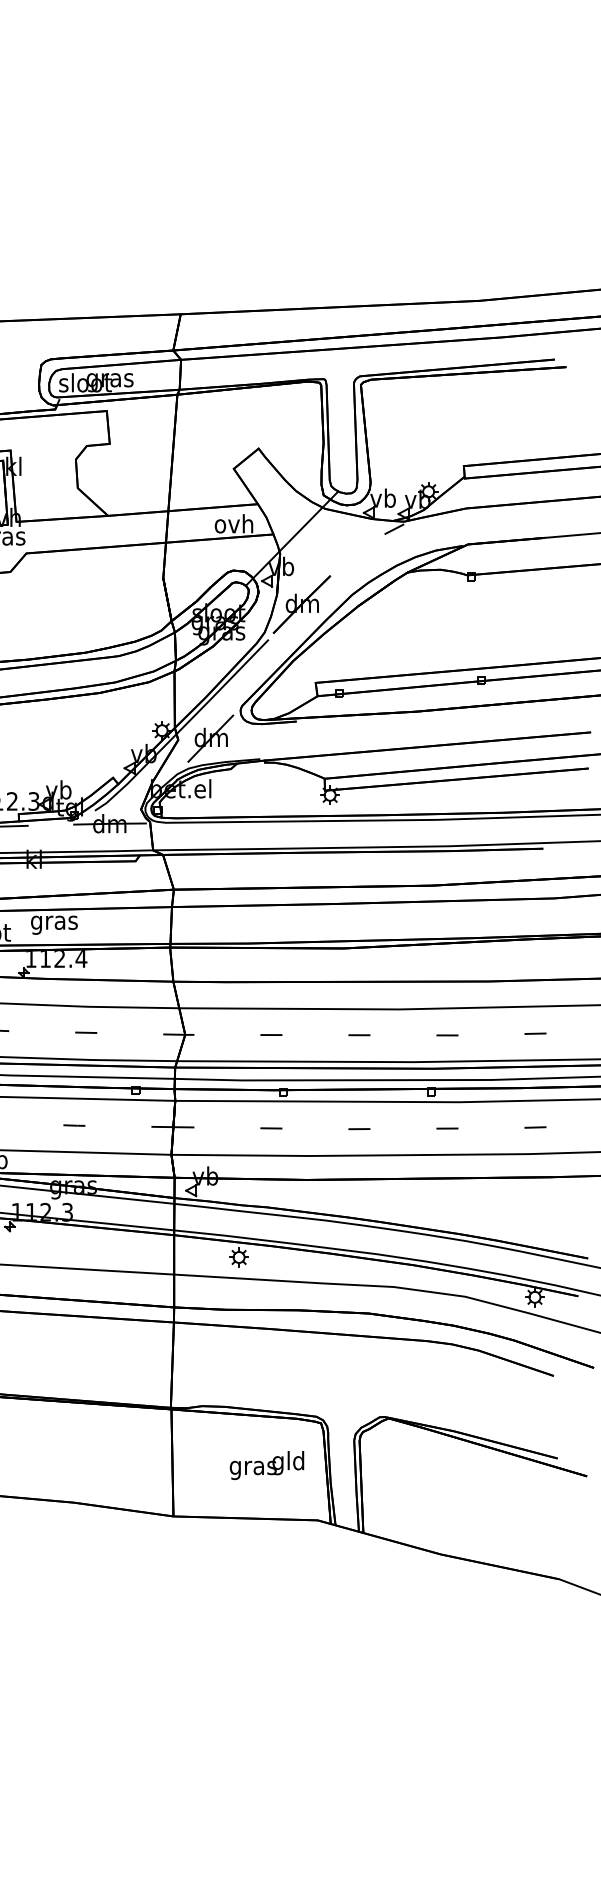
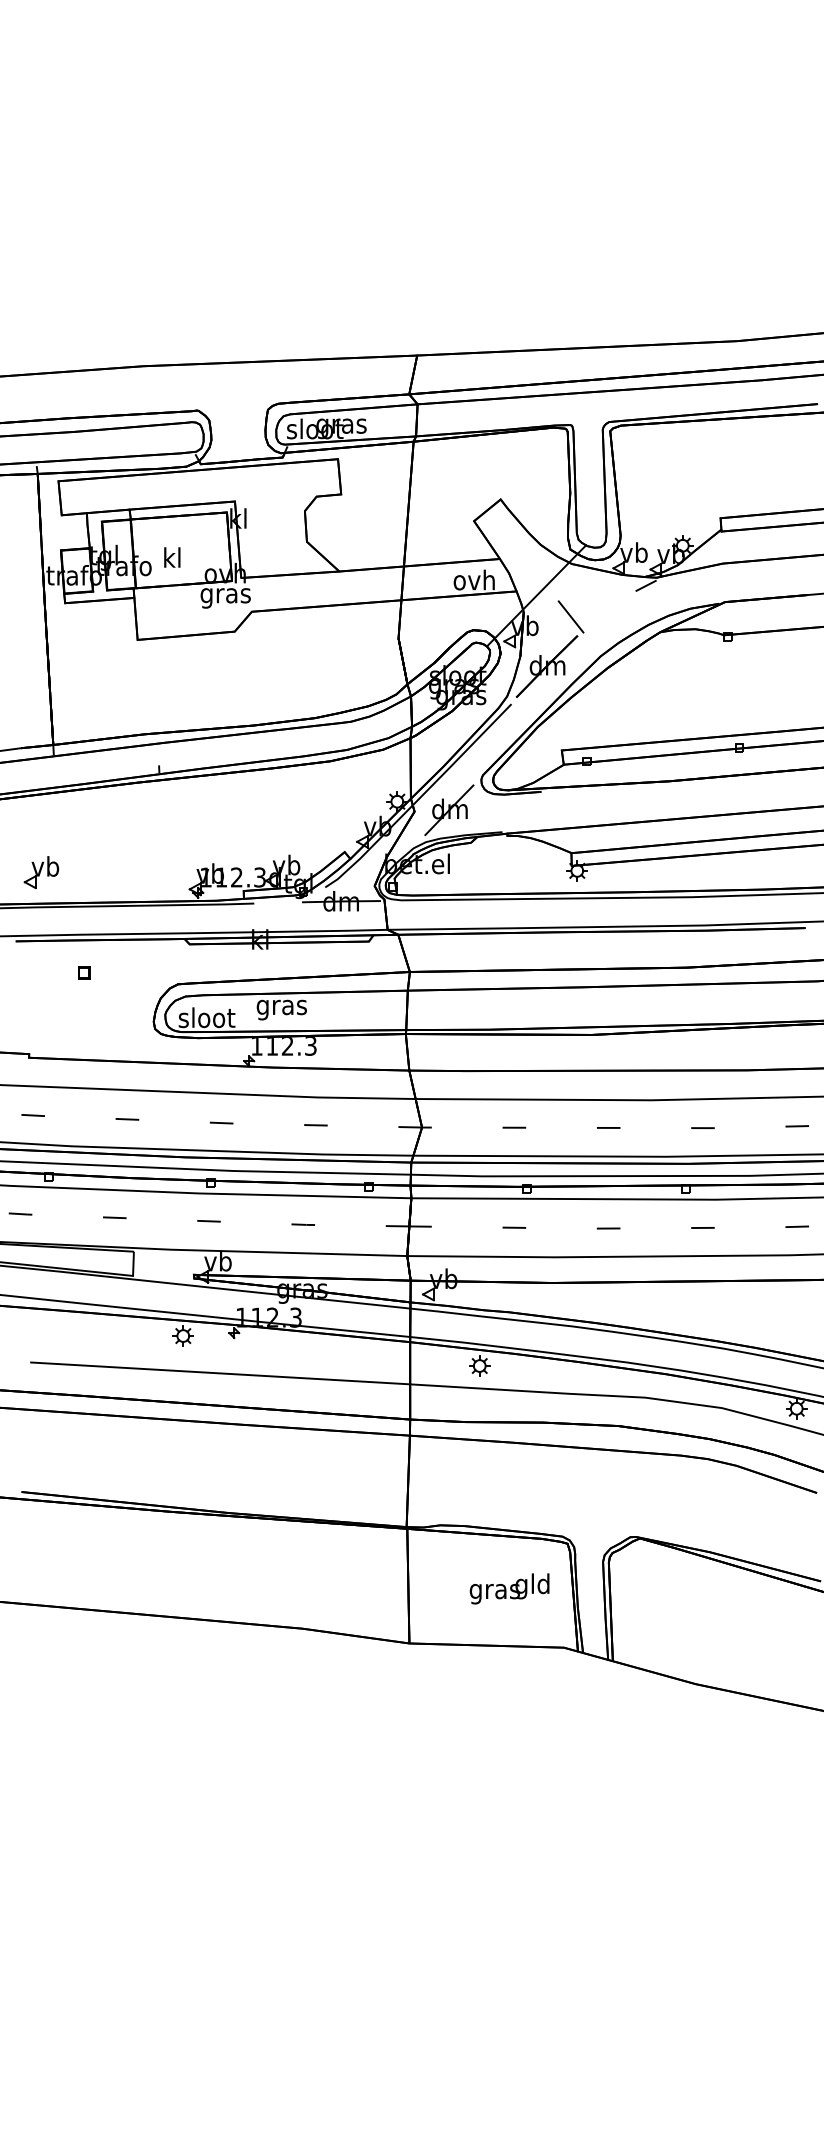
line: (323, 557) -> (570, 616), added
text: (81, 959) -> (310, 1046), 112.4 -> 112.3

